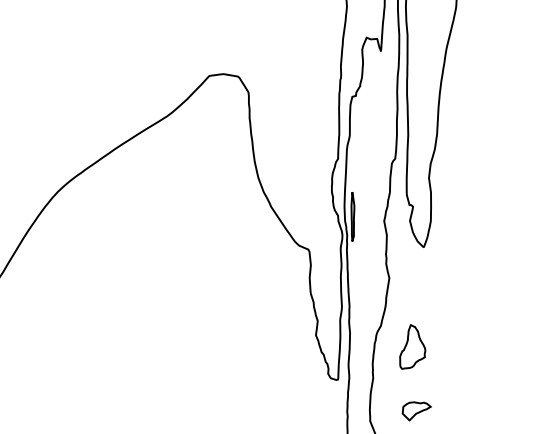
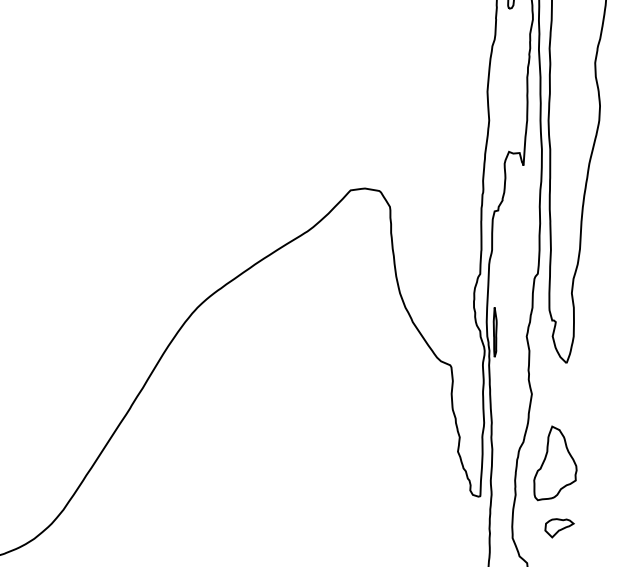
part: (412, 347) -> (555, 463), size x1.67

